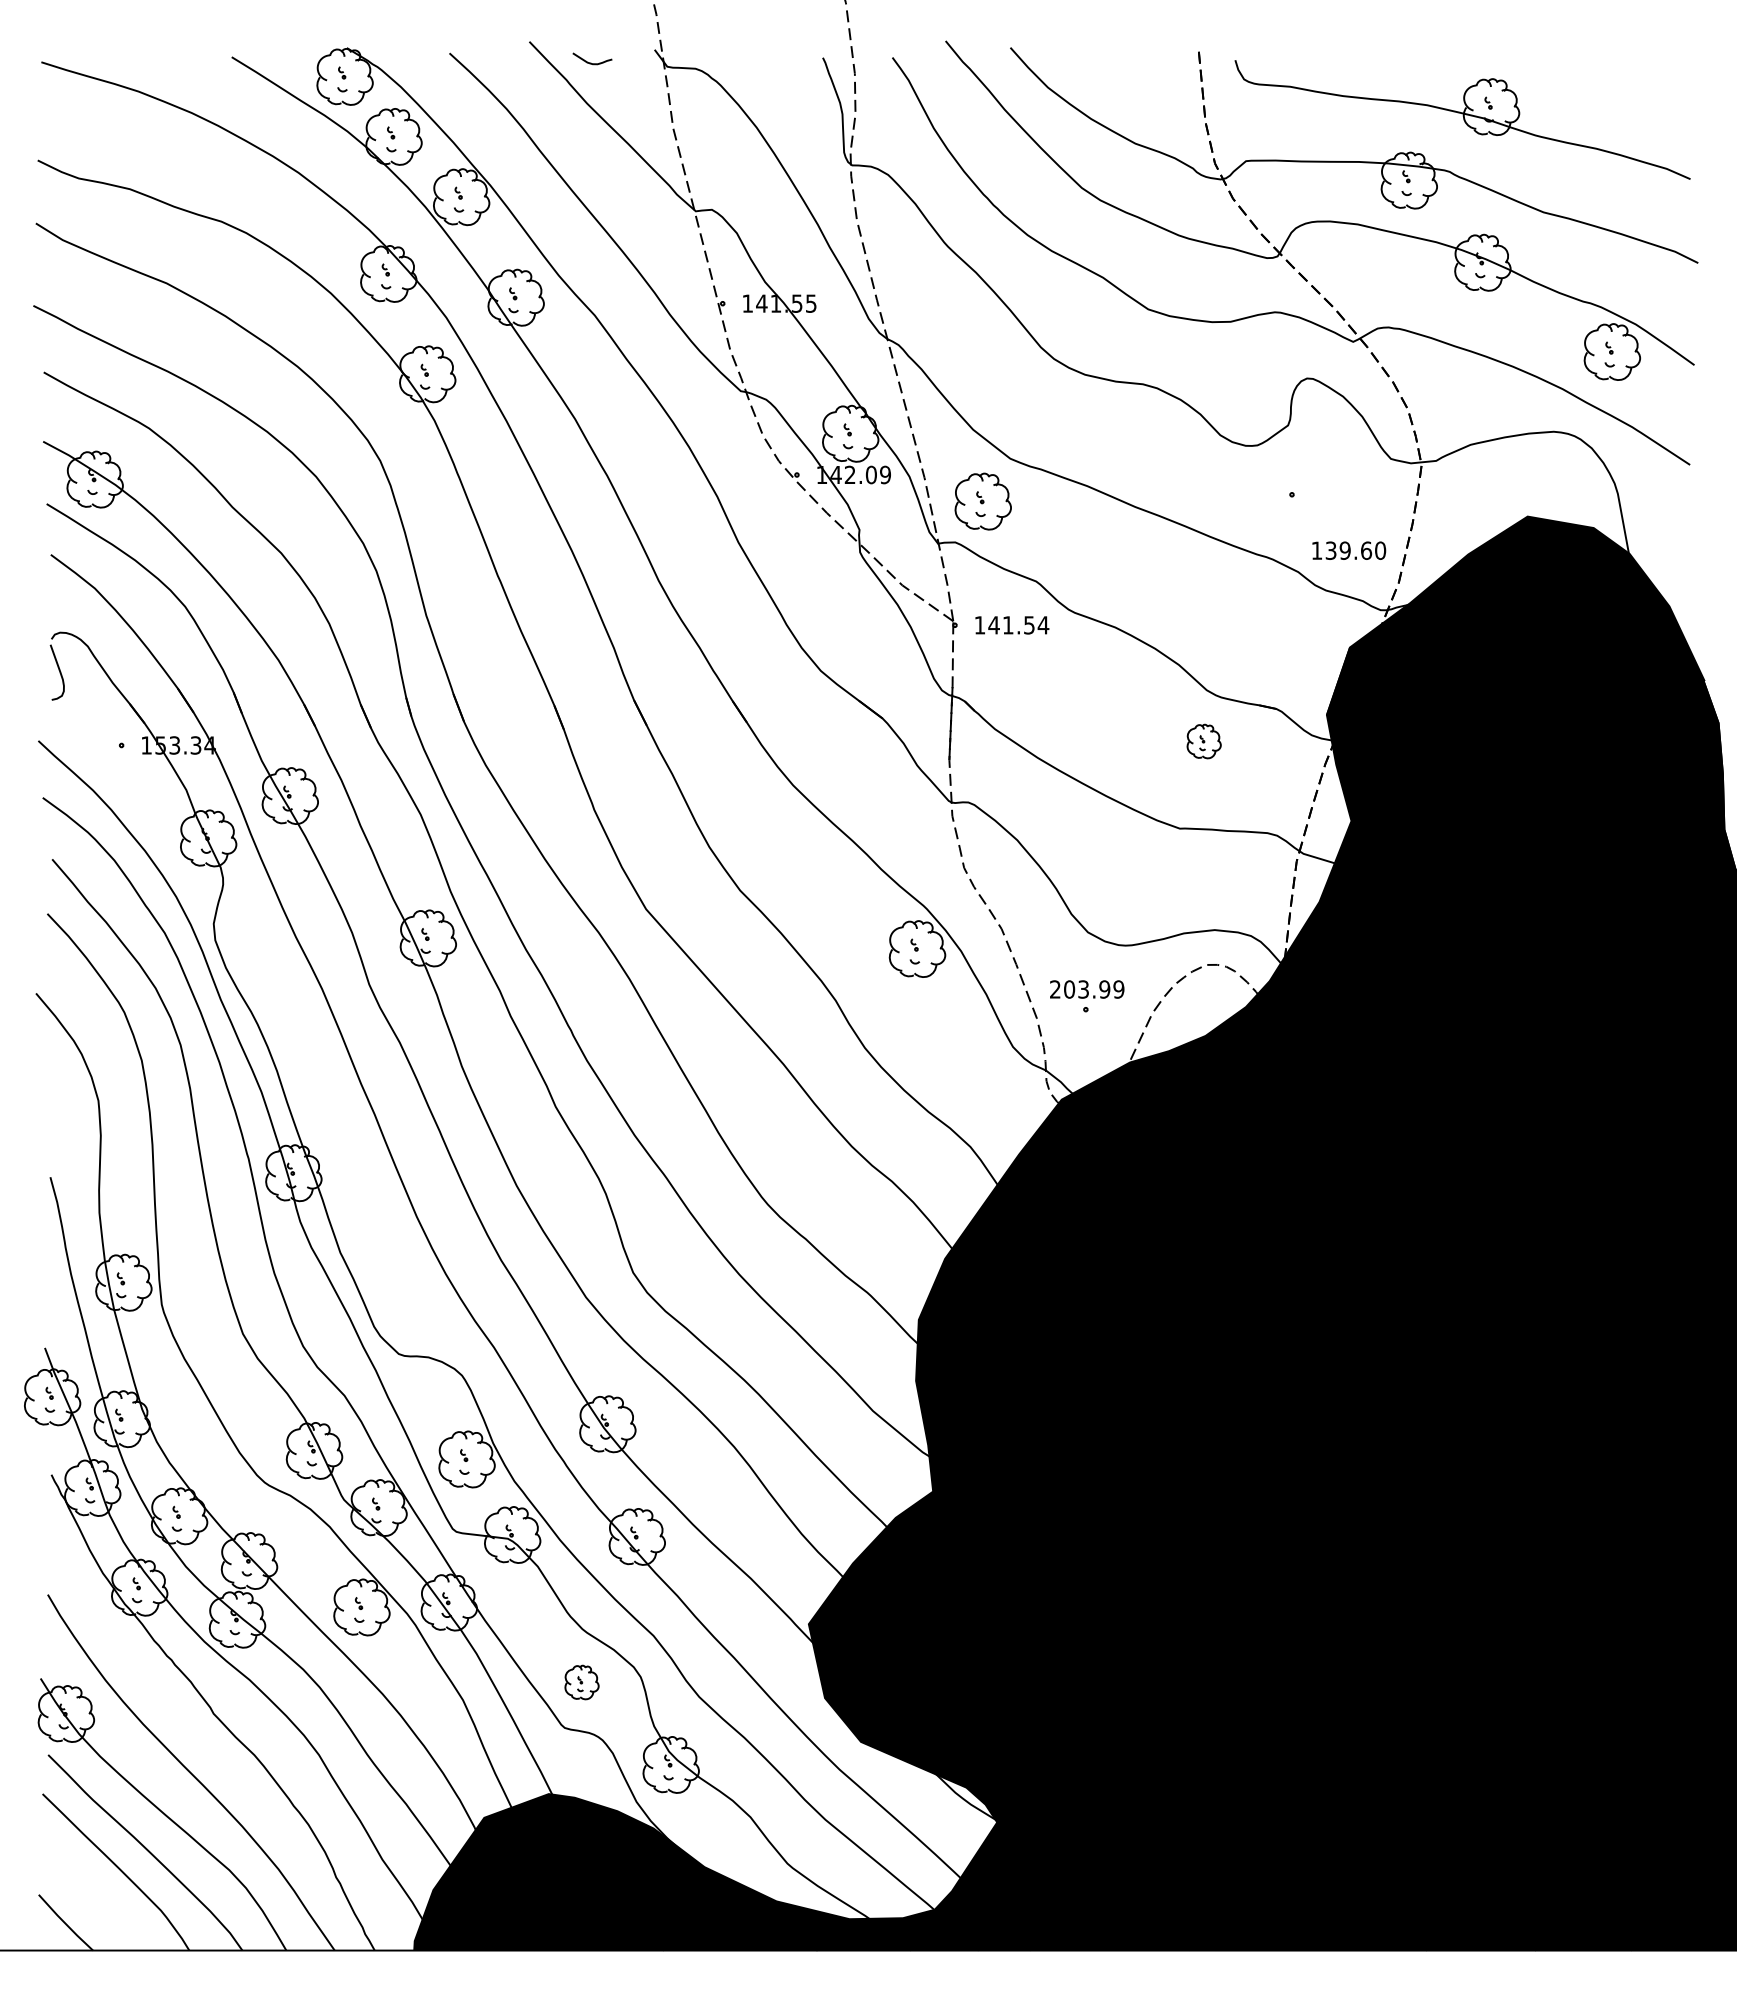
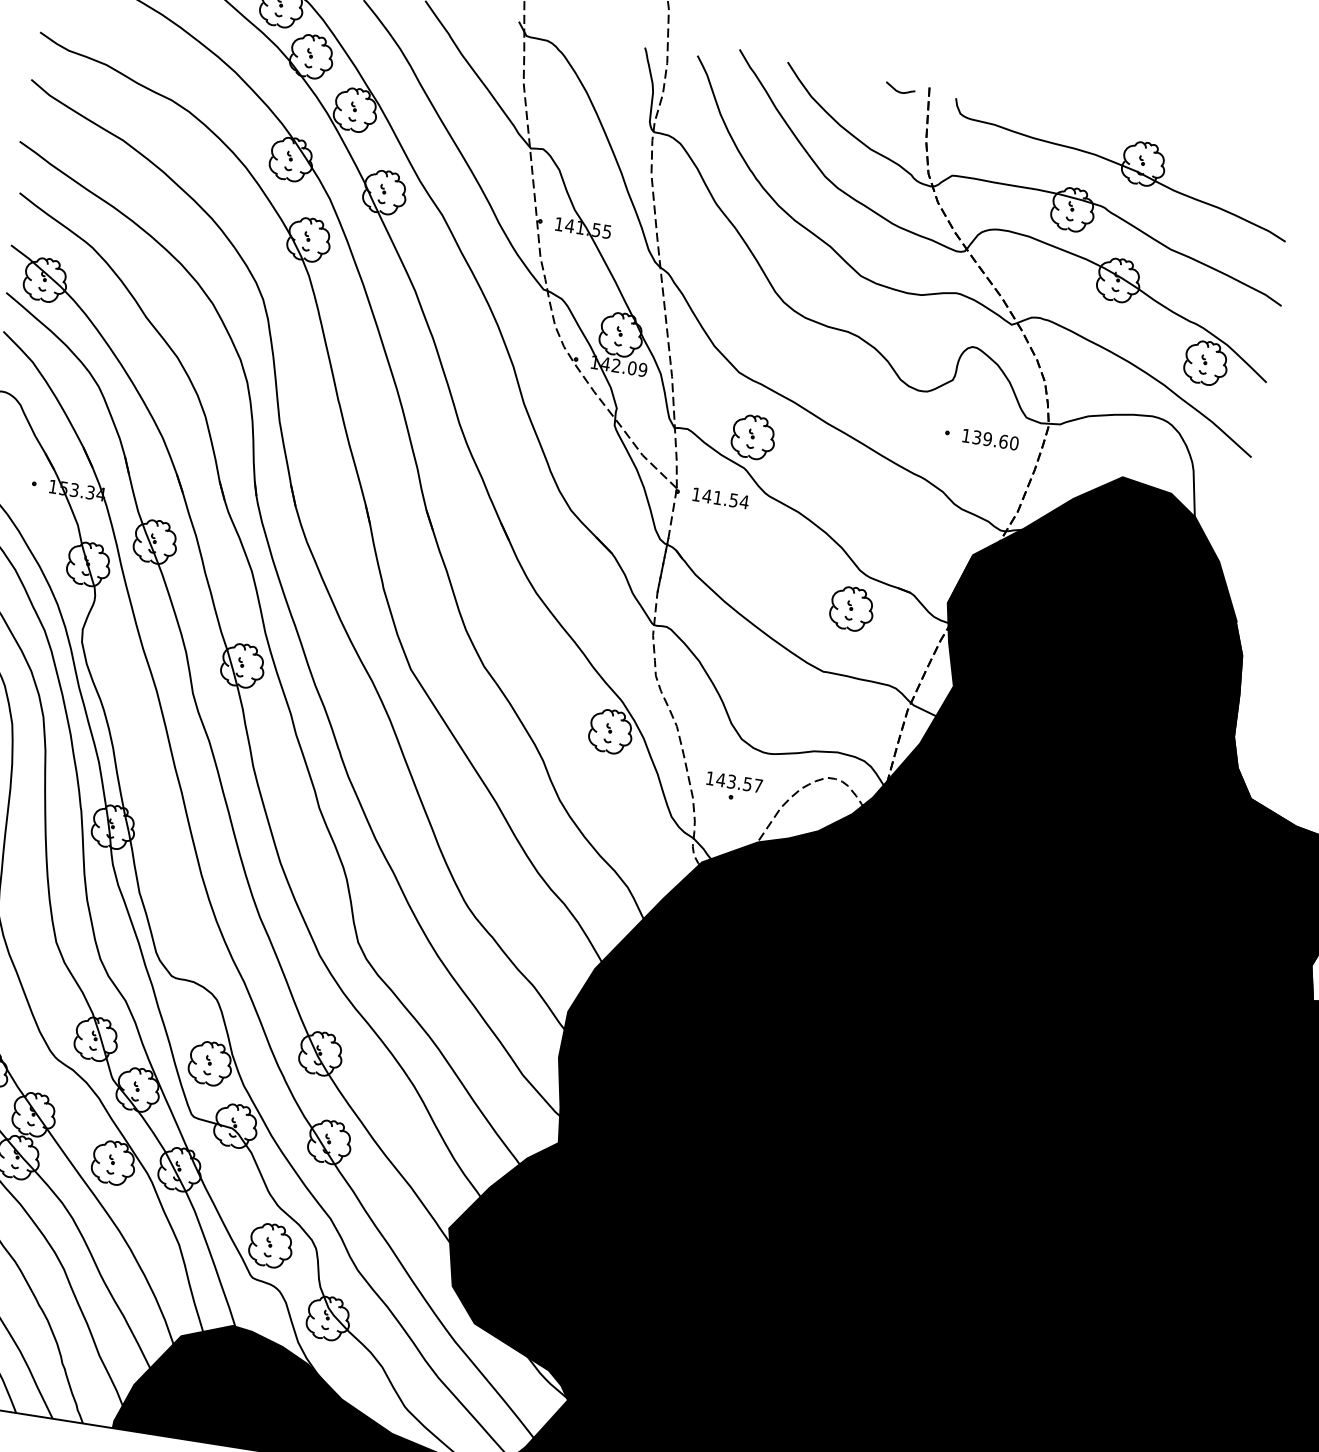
curve: (591, 62) -> (899, 91), moved
part: (982, 501) -> (753, 437), moved
text: (1349, 550) -> (990, 439), moved
part: (1203, 741) -> (851, 608), size x1.67
text: (1087, 989) -> (734, 782), 203.99 -> 143.57
part: (581, 1682) -> (270, 1245), size x1.67

